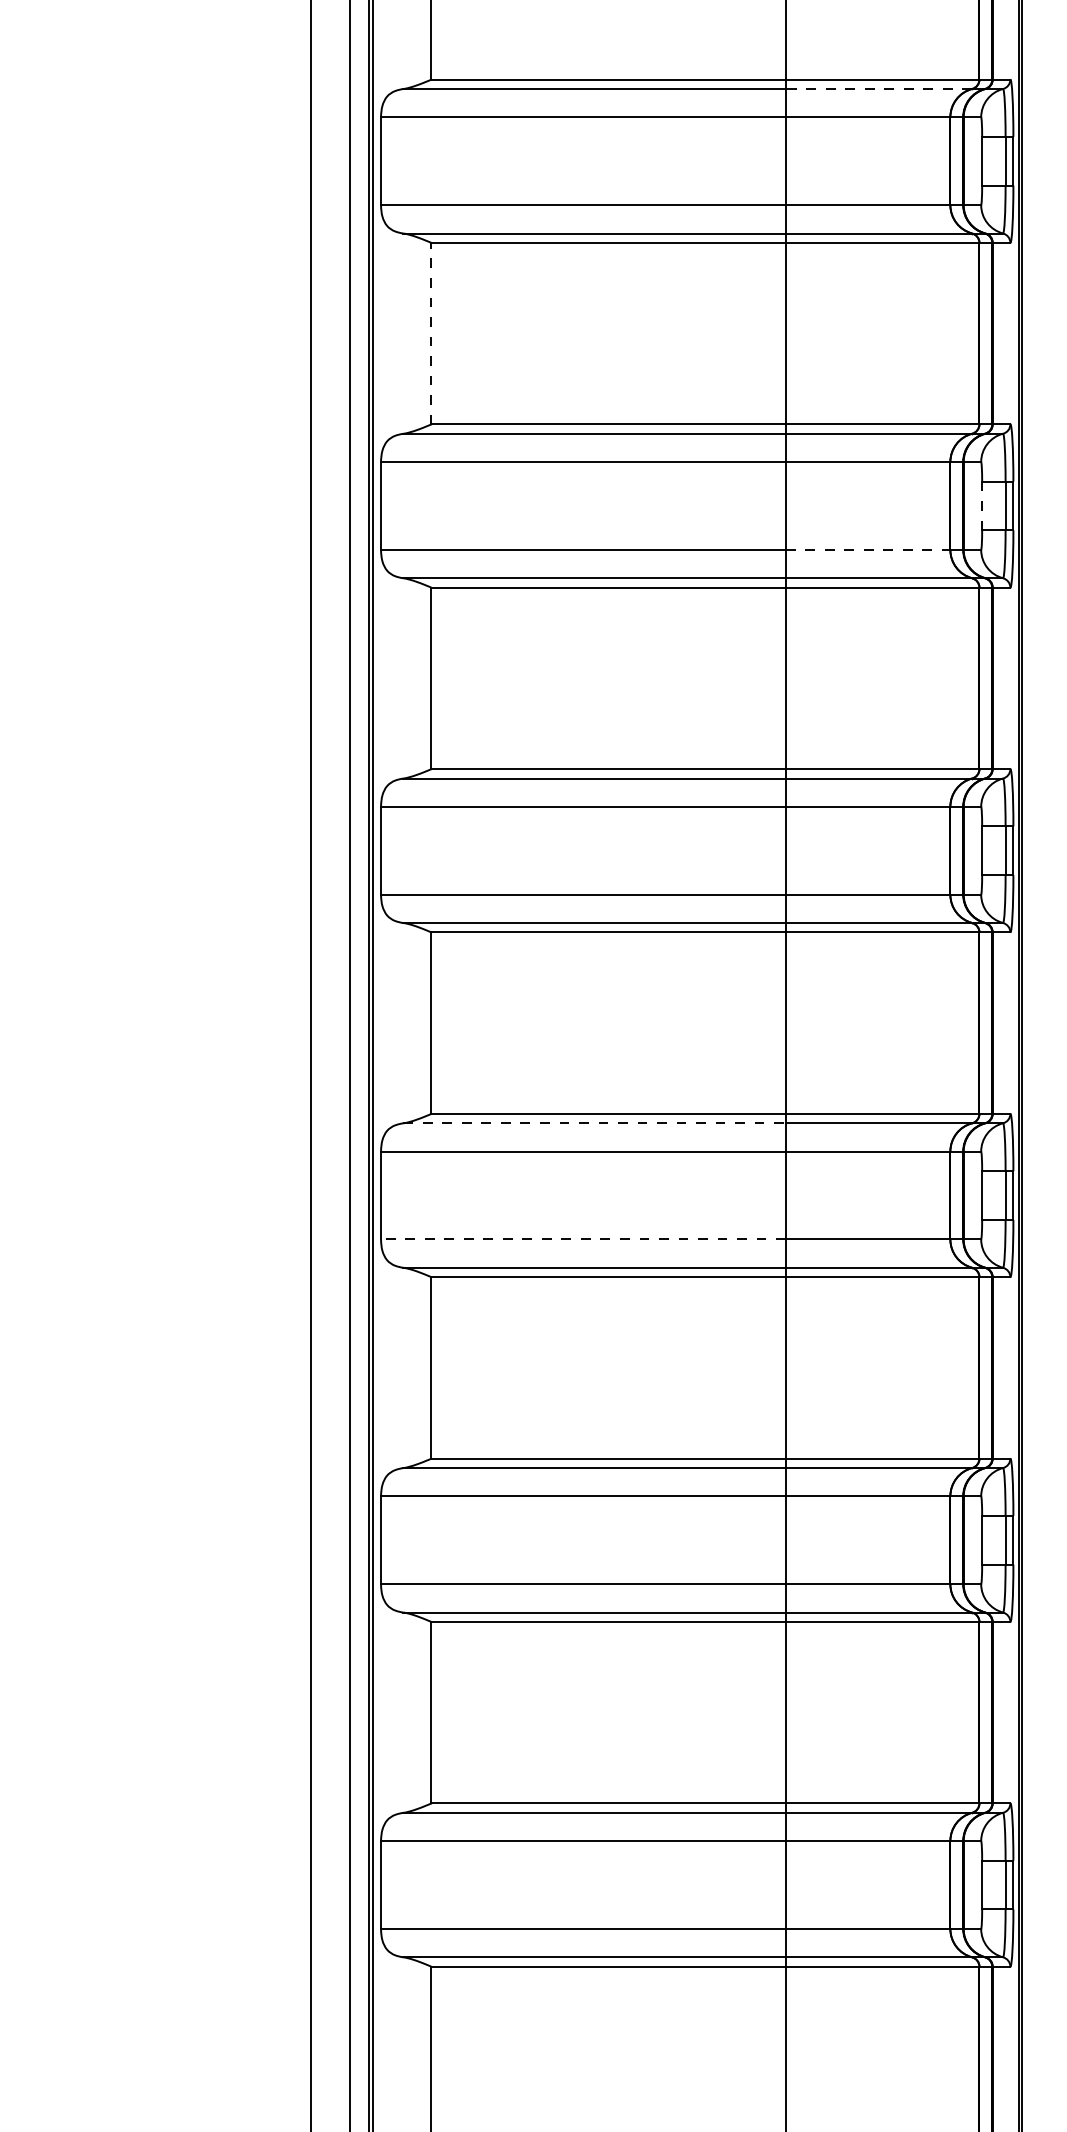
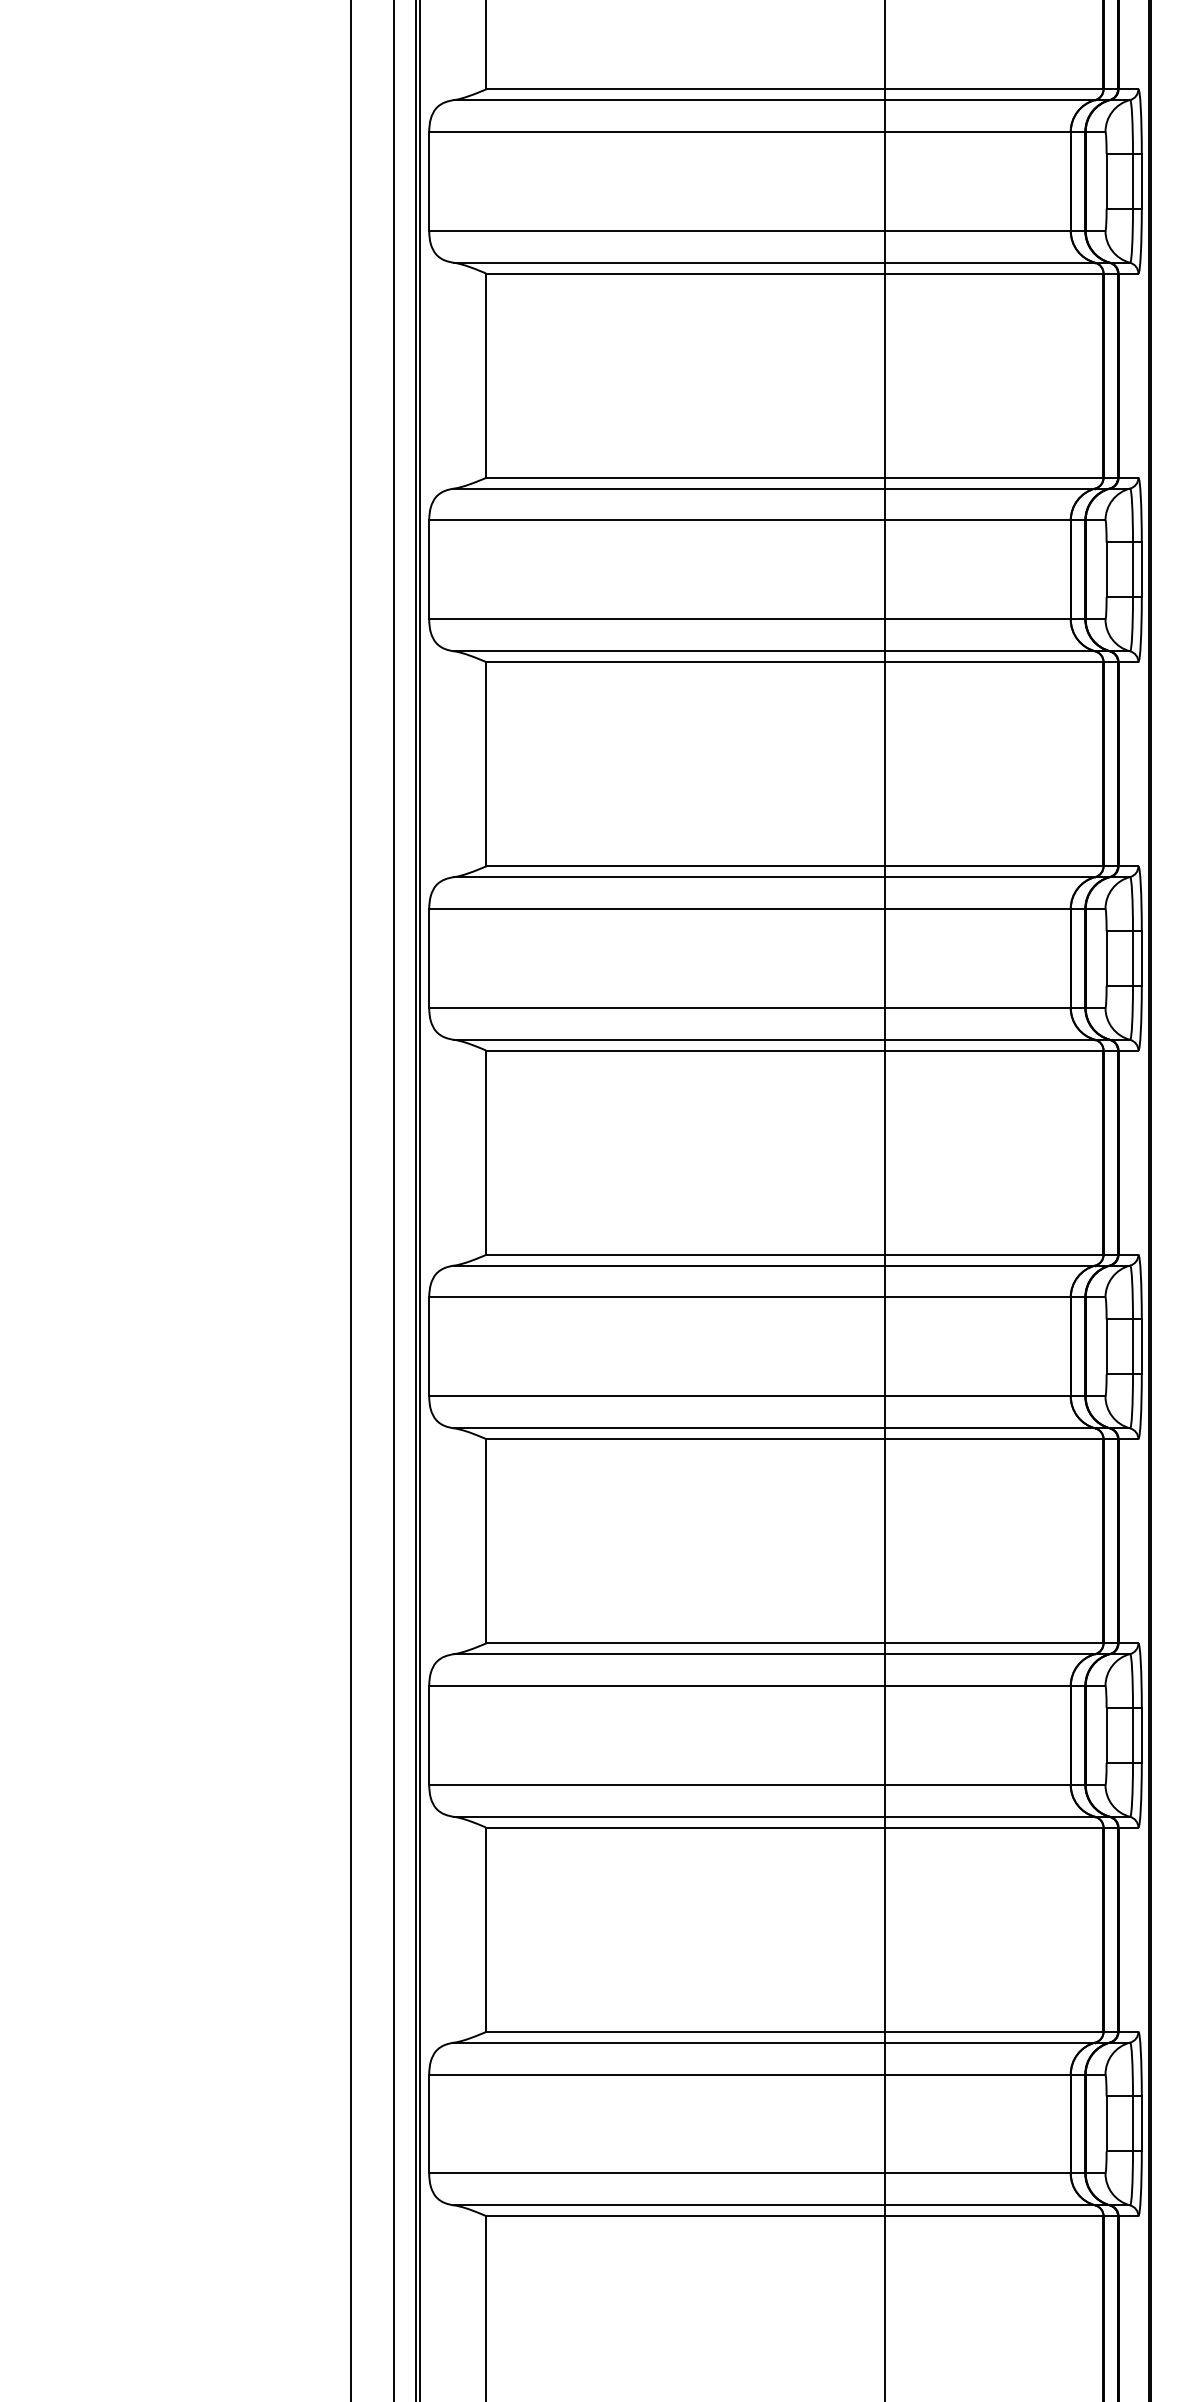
line: (878, 89) -> (989, 100), dashed -> solid
line: (431, 333) -> (486, 375), dashed -> solid
line: (982, 506) -> (1106, 570), dashed -> solid
line: (868, 549) -> (978, 618), dashed -> solid
line: (595, 1123) -> (670, 1265), dashed -> solid
line: (582, 1239) -> (656, 1396), dashed -> solid

